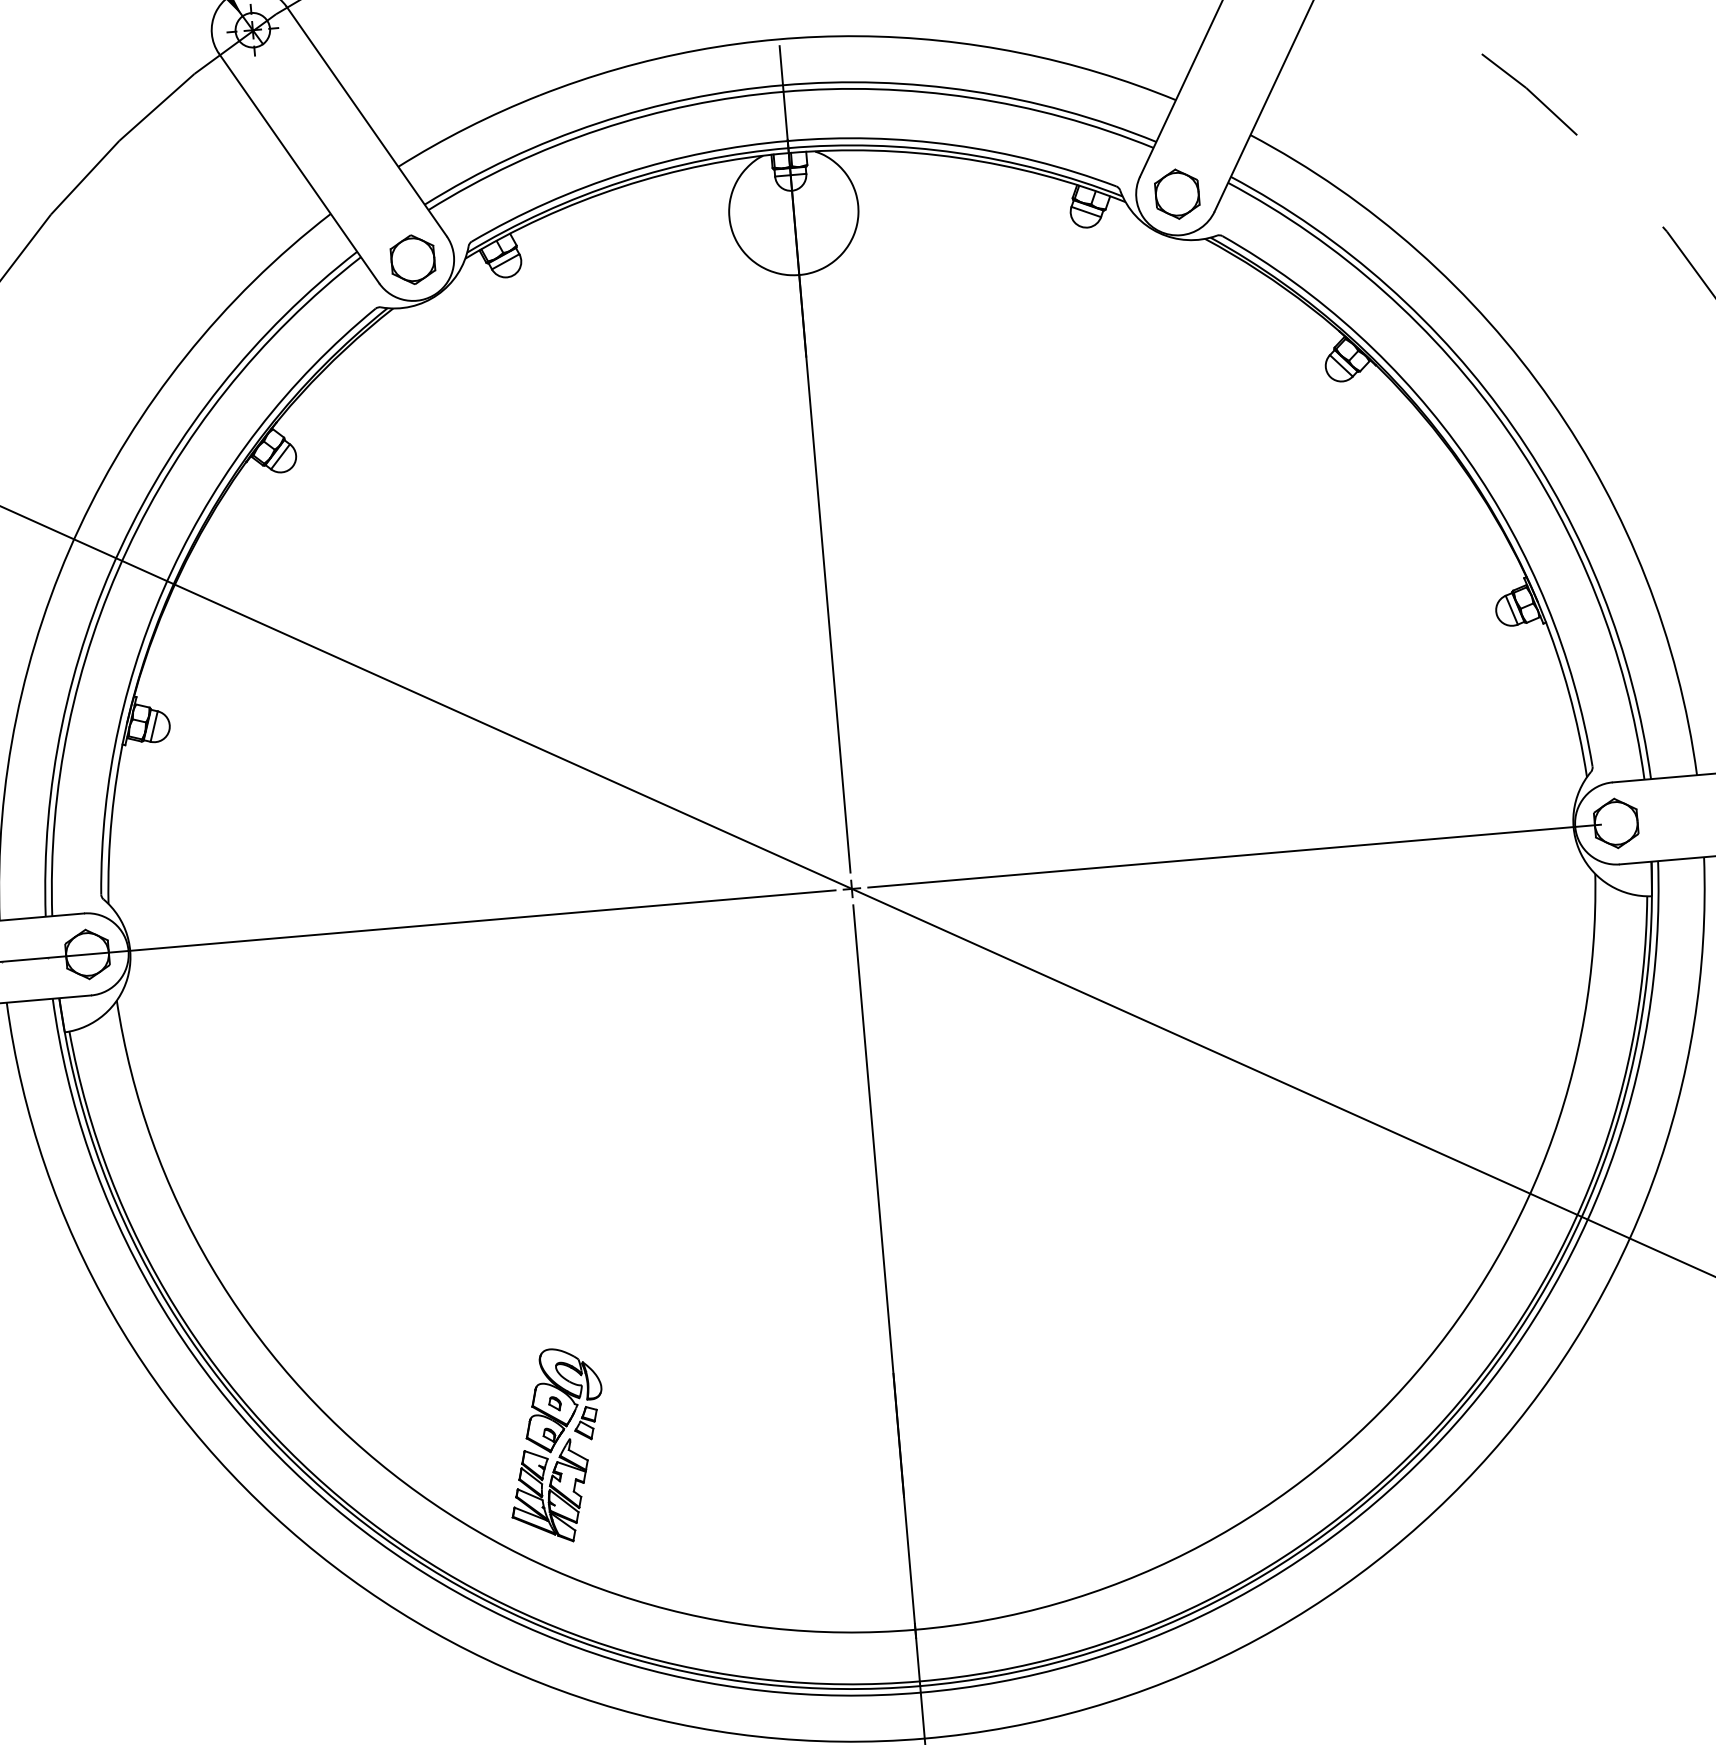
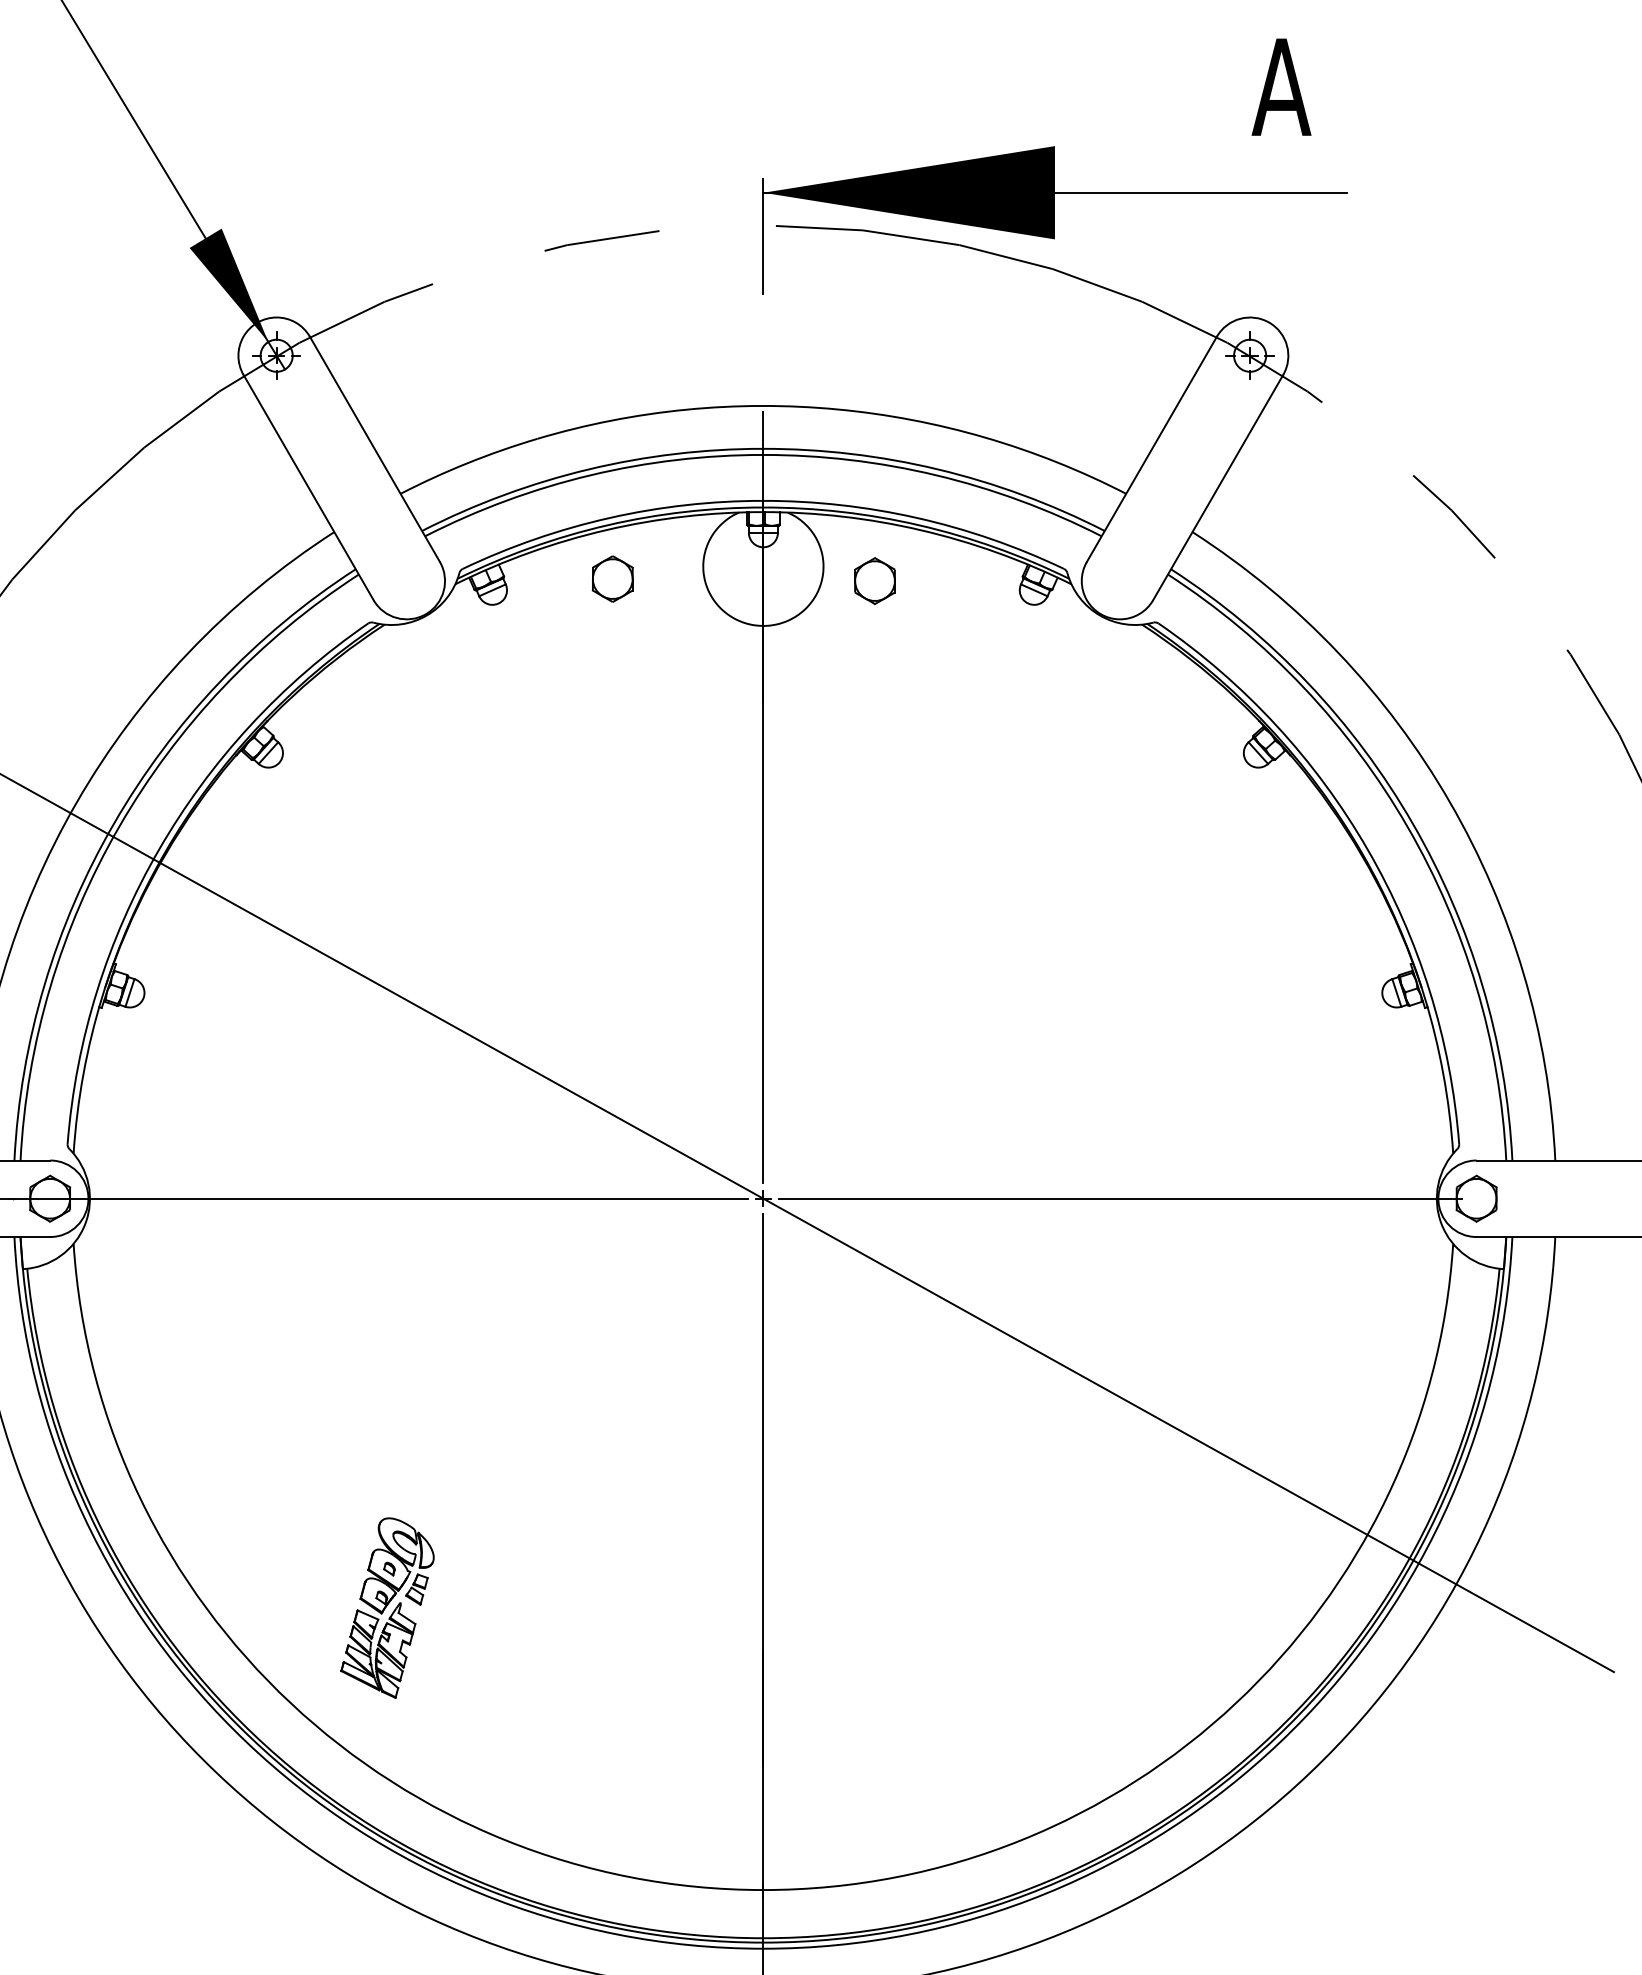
part: (1176, 194) -> (874, 581), moved
part: (412, 259) -> (612, 578), moved
part: (556, 1445) -> (387, 1607), moved

